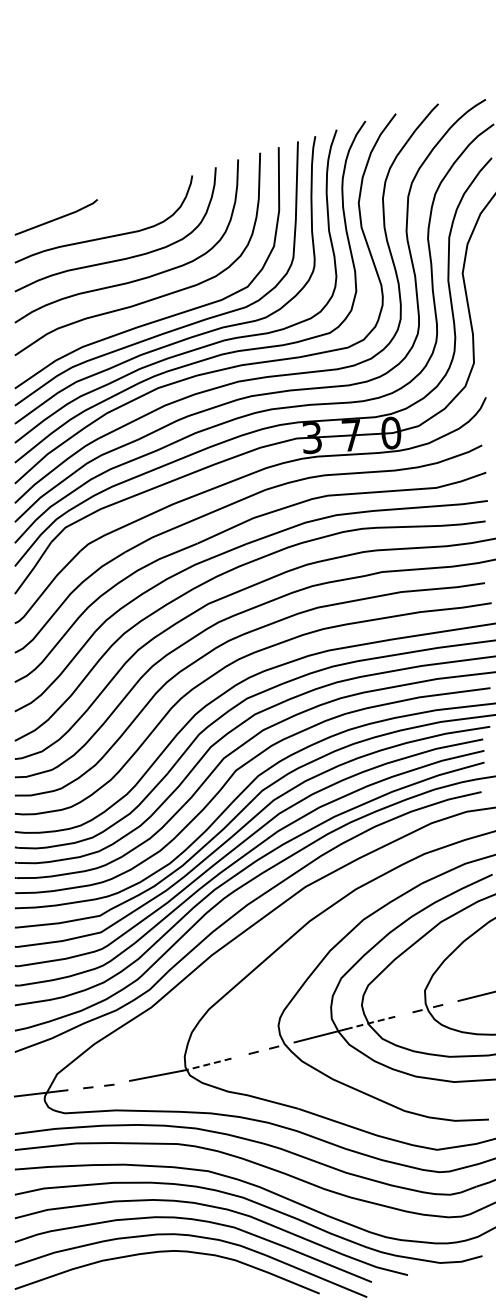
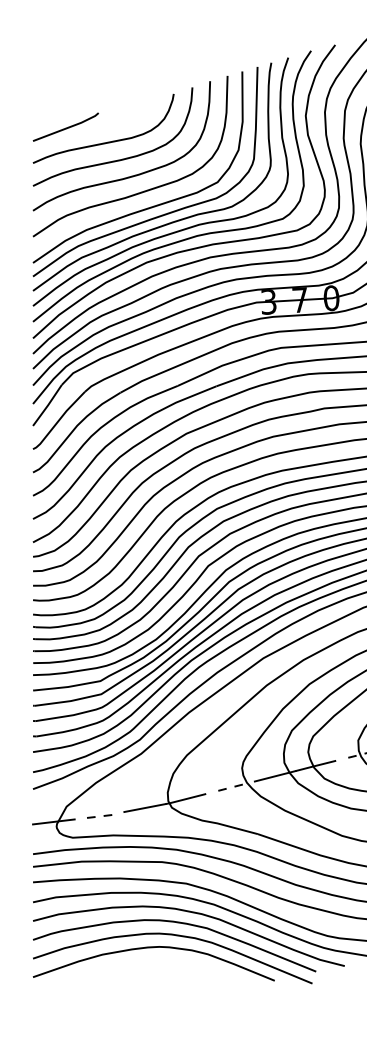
line: (371, 1022) -> (315, 765), dashed -> solid
line: (207, 1064) -> (185, 799), dashed -> solid

